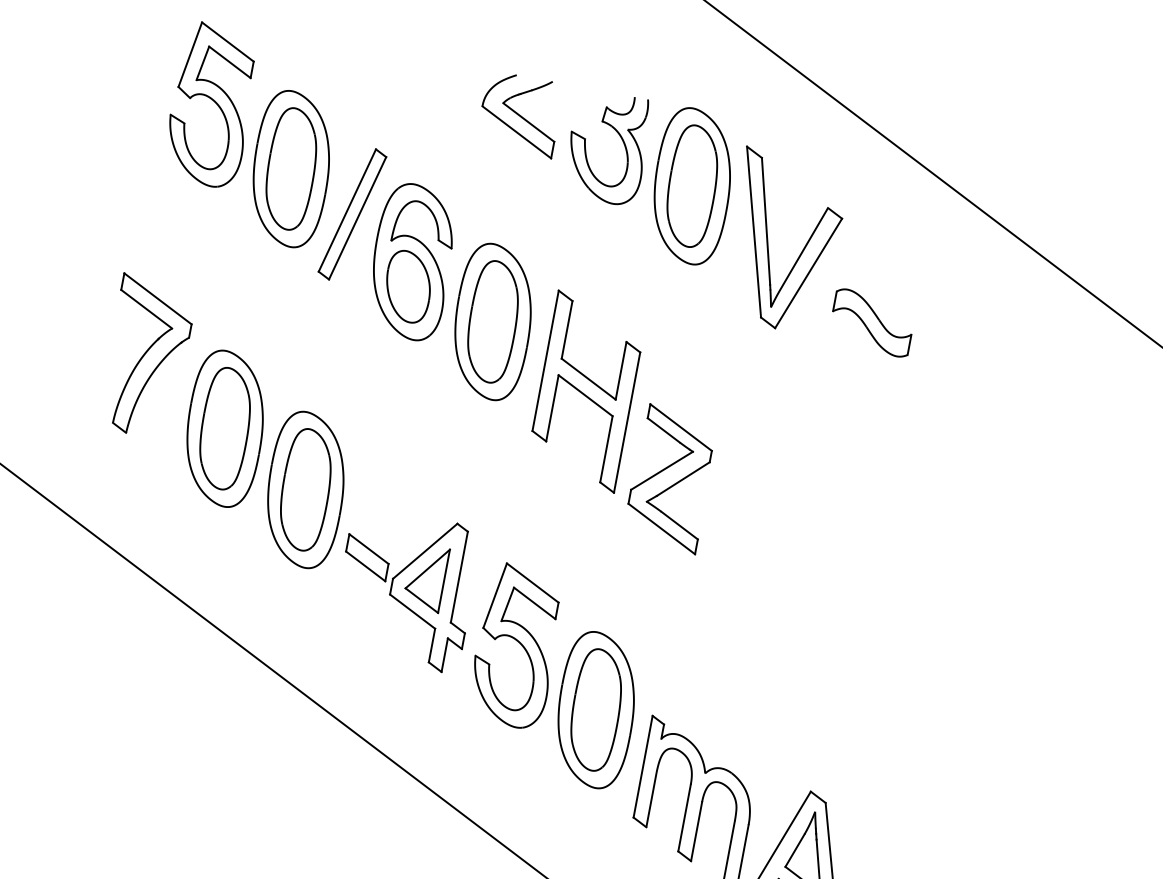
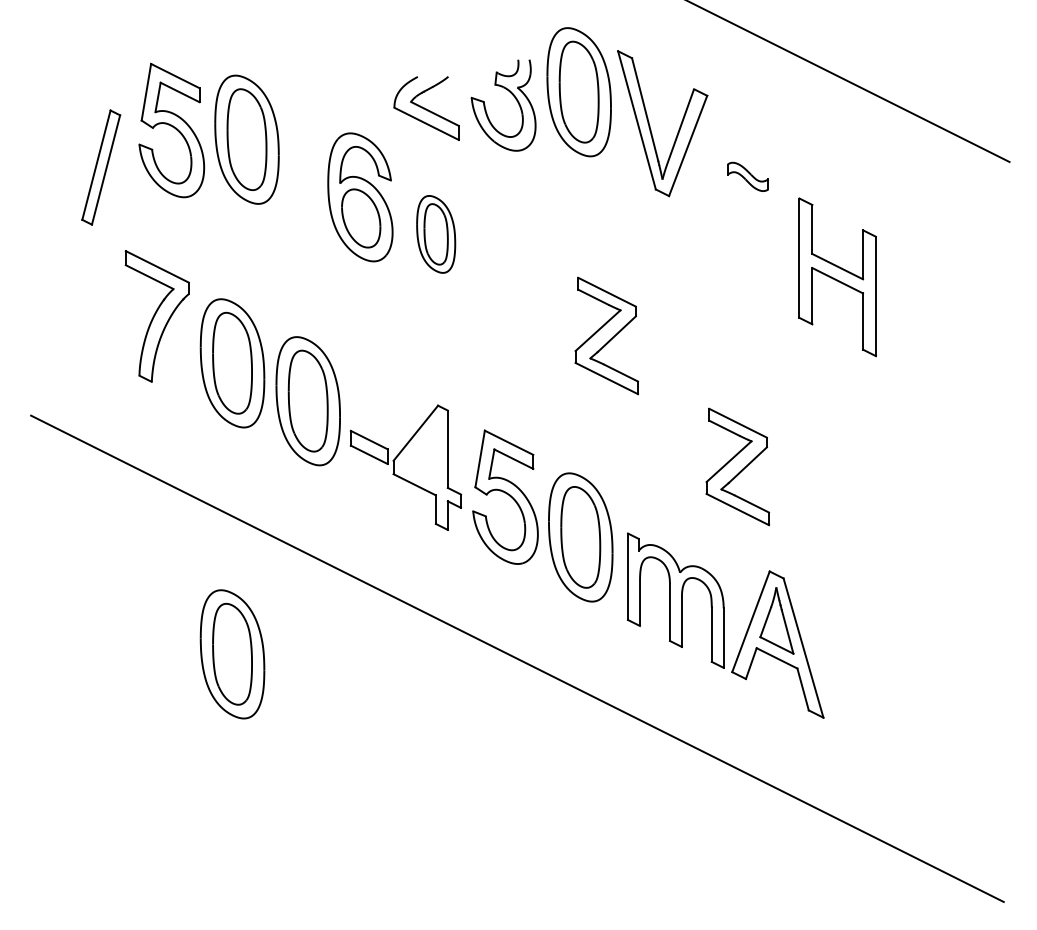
part: (211, 105) -> (171, 130), moved
part: (520, 114) -> (426, 108), moved
part: (622, 143) -> (515, 99), moved
part: (352, 214) -> (101, 167), moved
part: (492, 321) -> (435, 234), size x0.6
part: (871, 322) -> (747, 176), size x0.6
part: (586, 391) -> (837, 277), moved
part: (426, 577) -> (420, 454), removed
part: (796, 661) -> (737, 466), added
part: (161, 771) -> (232, 654), added

